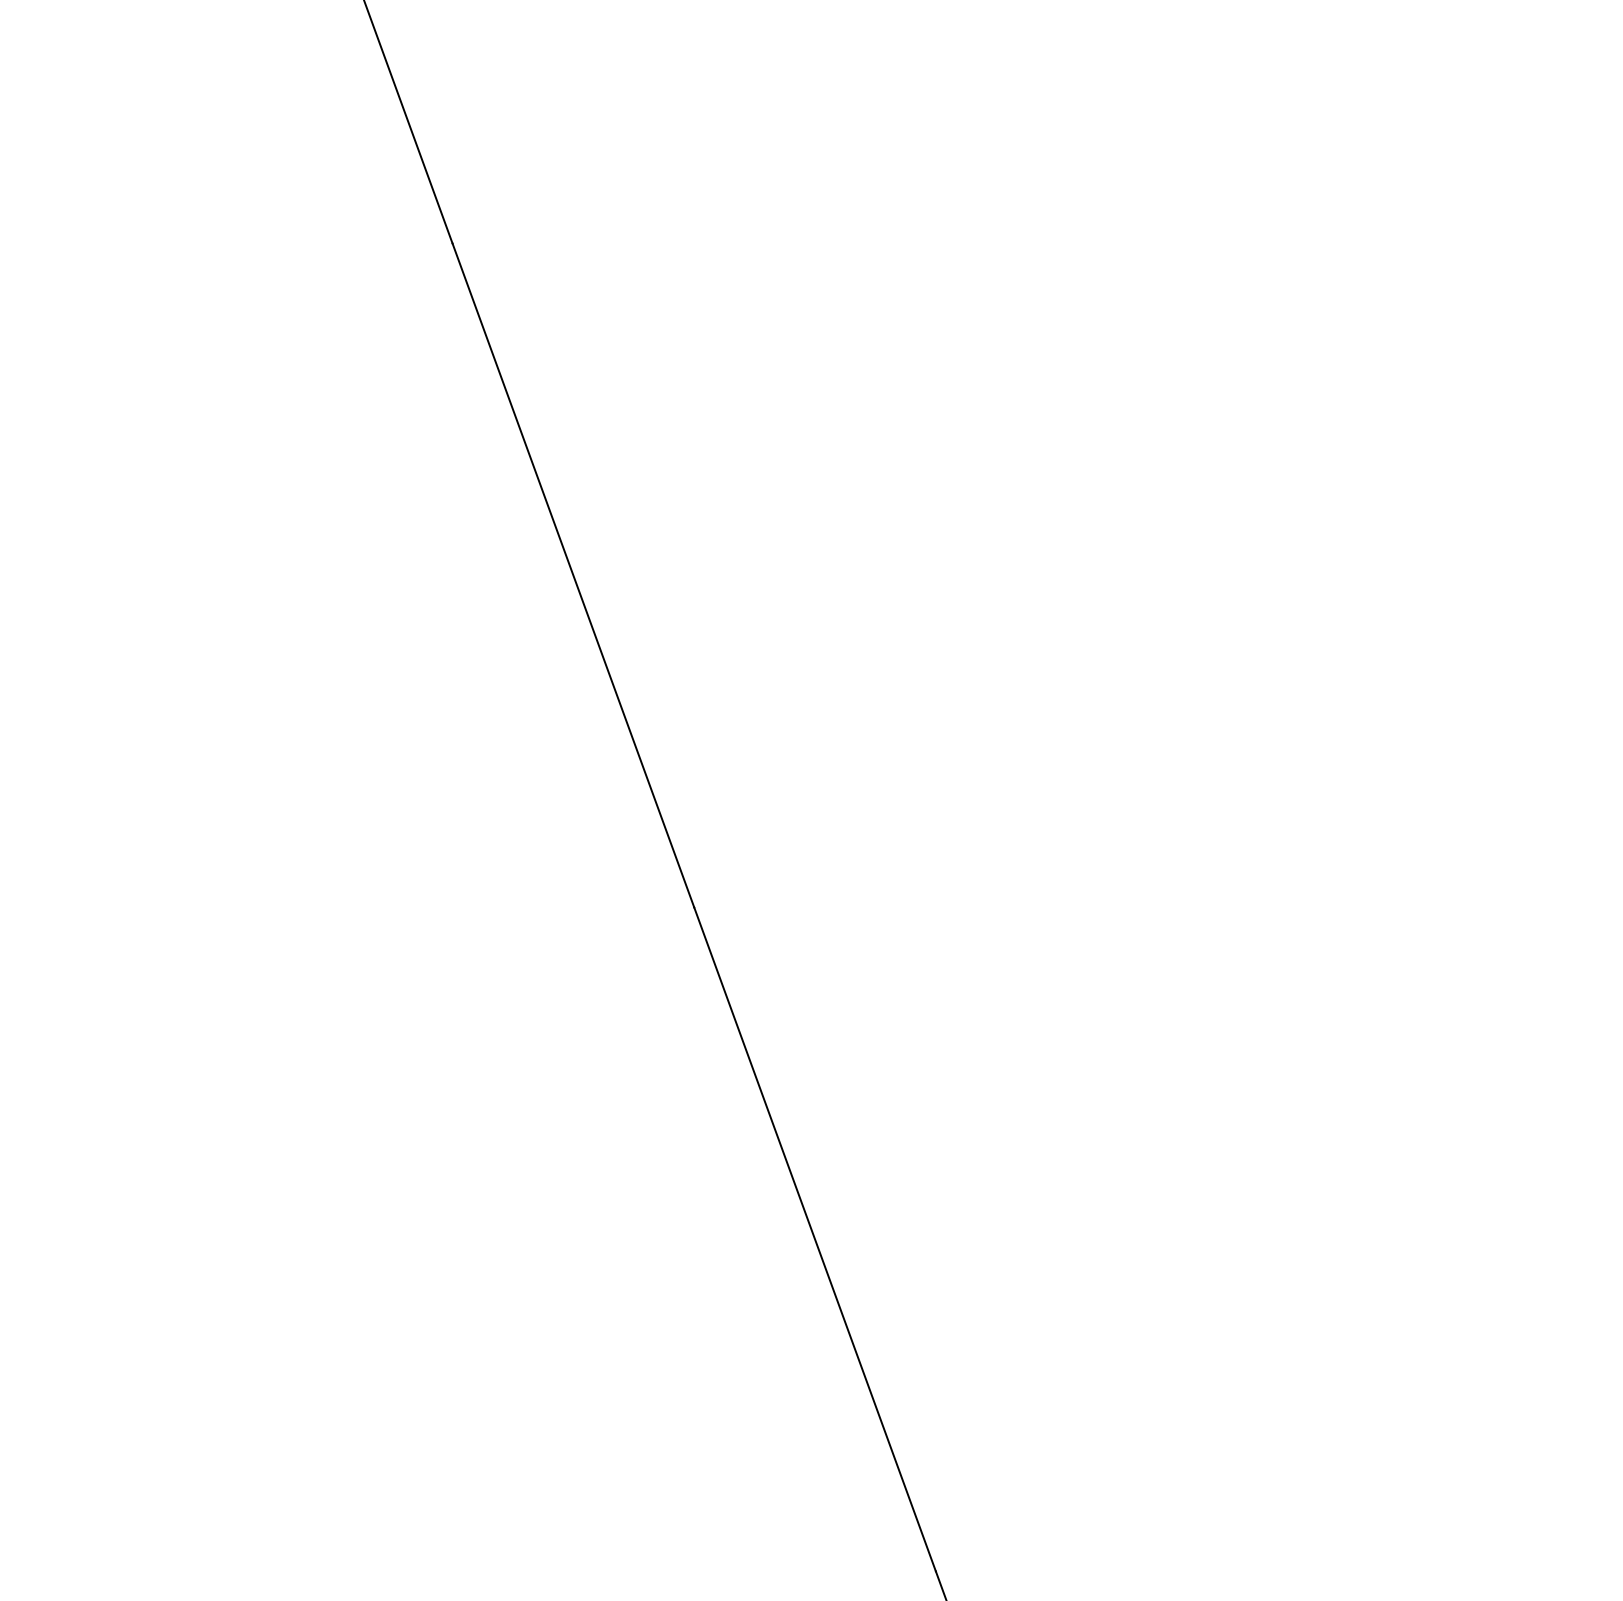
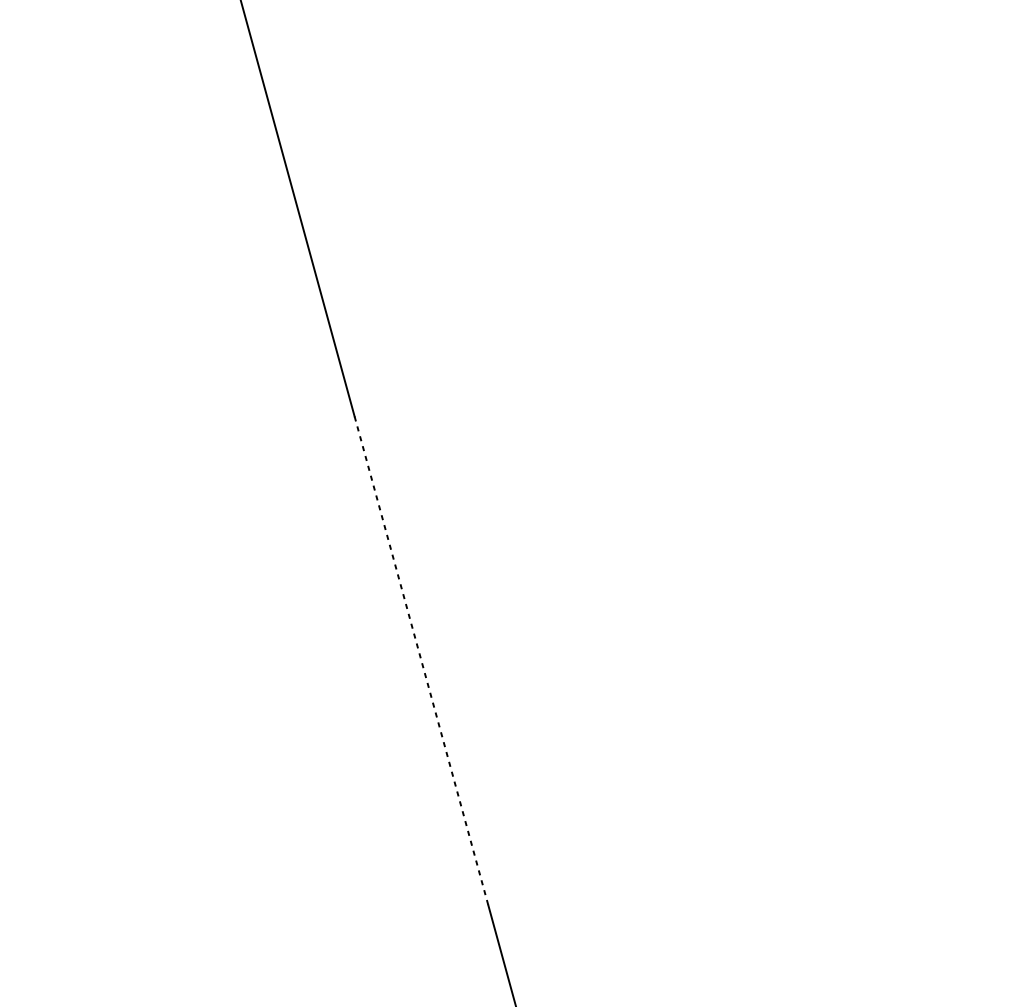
line: (815, 1239) -> (421, 660), solid -> dashed

